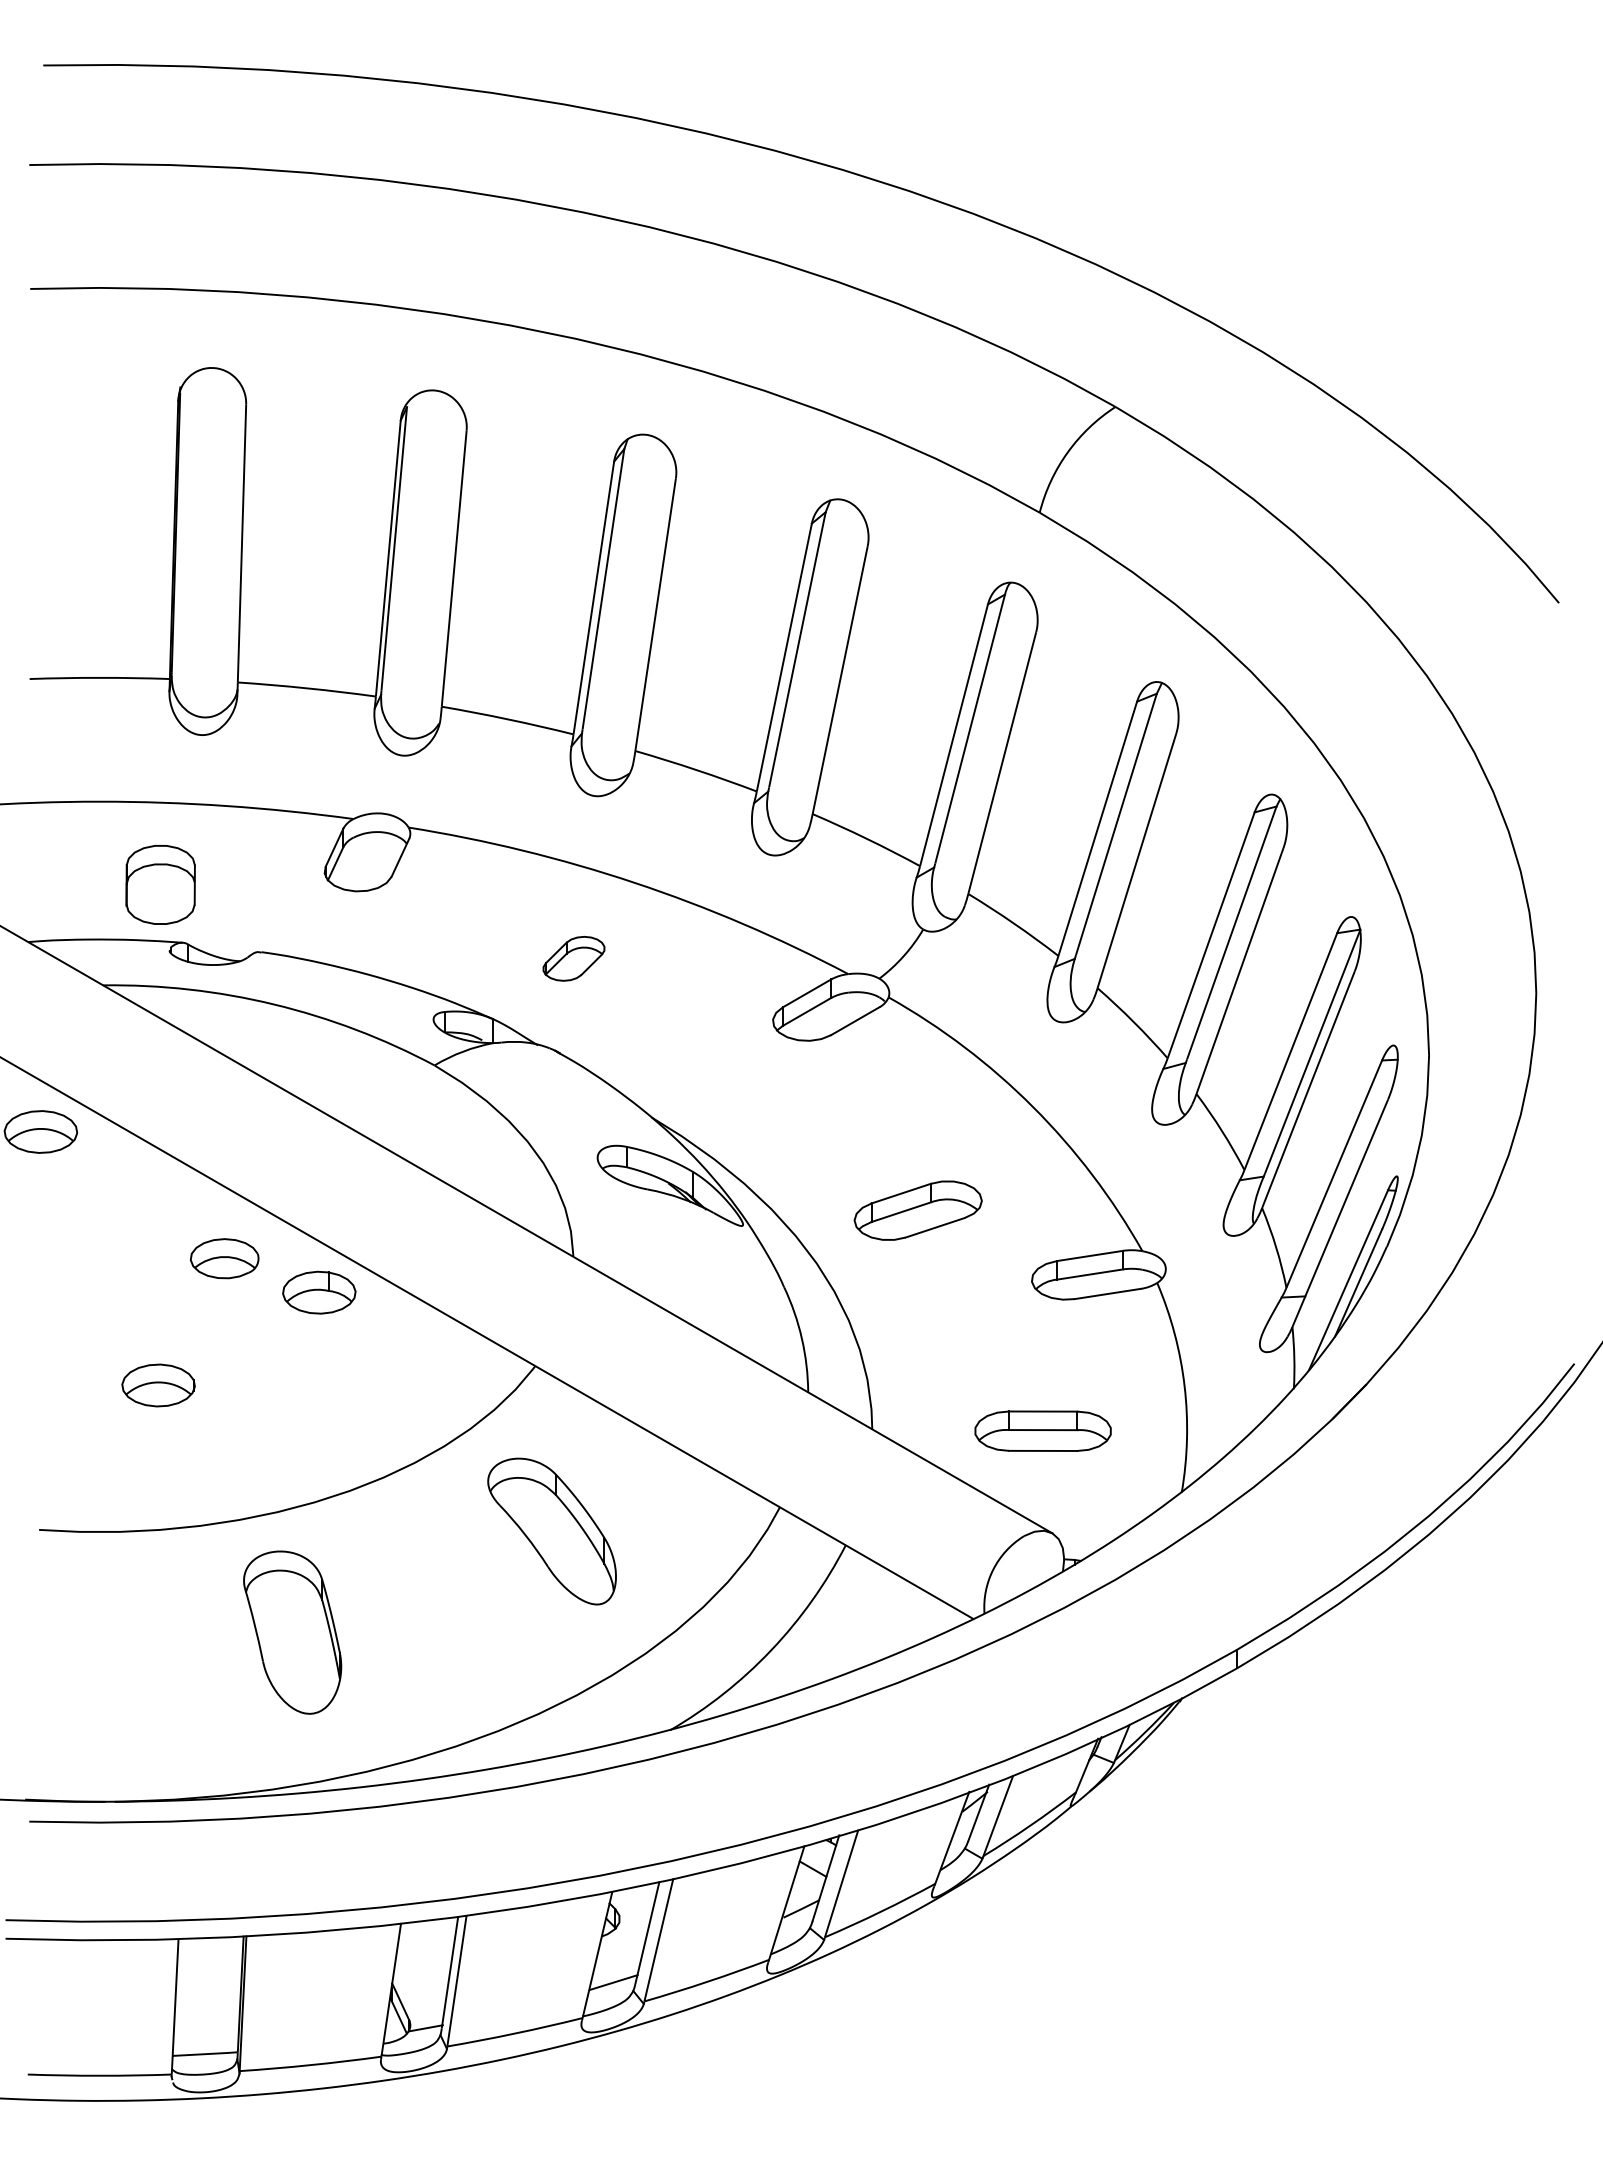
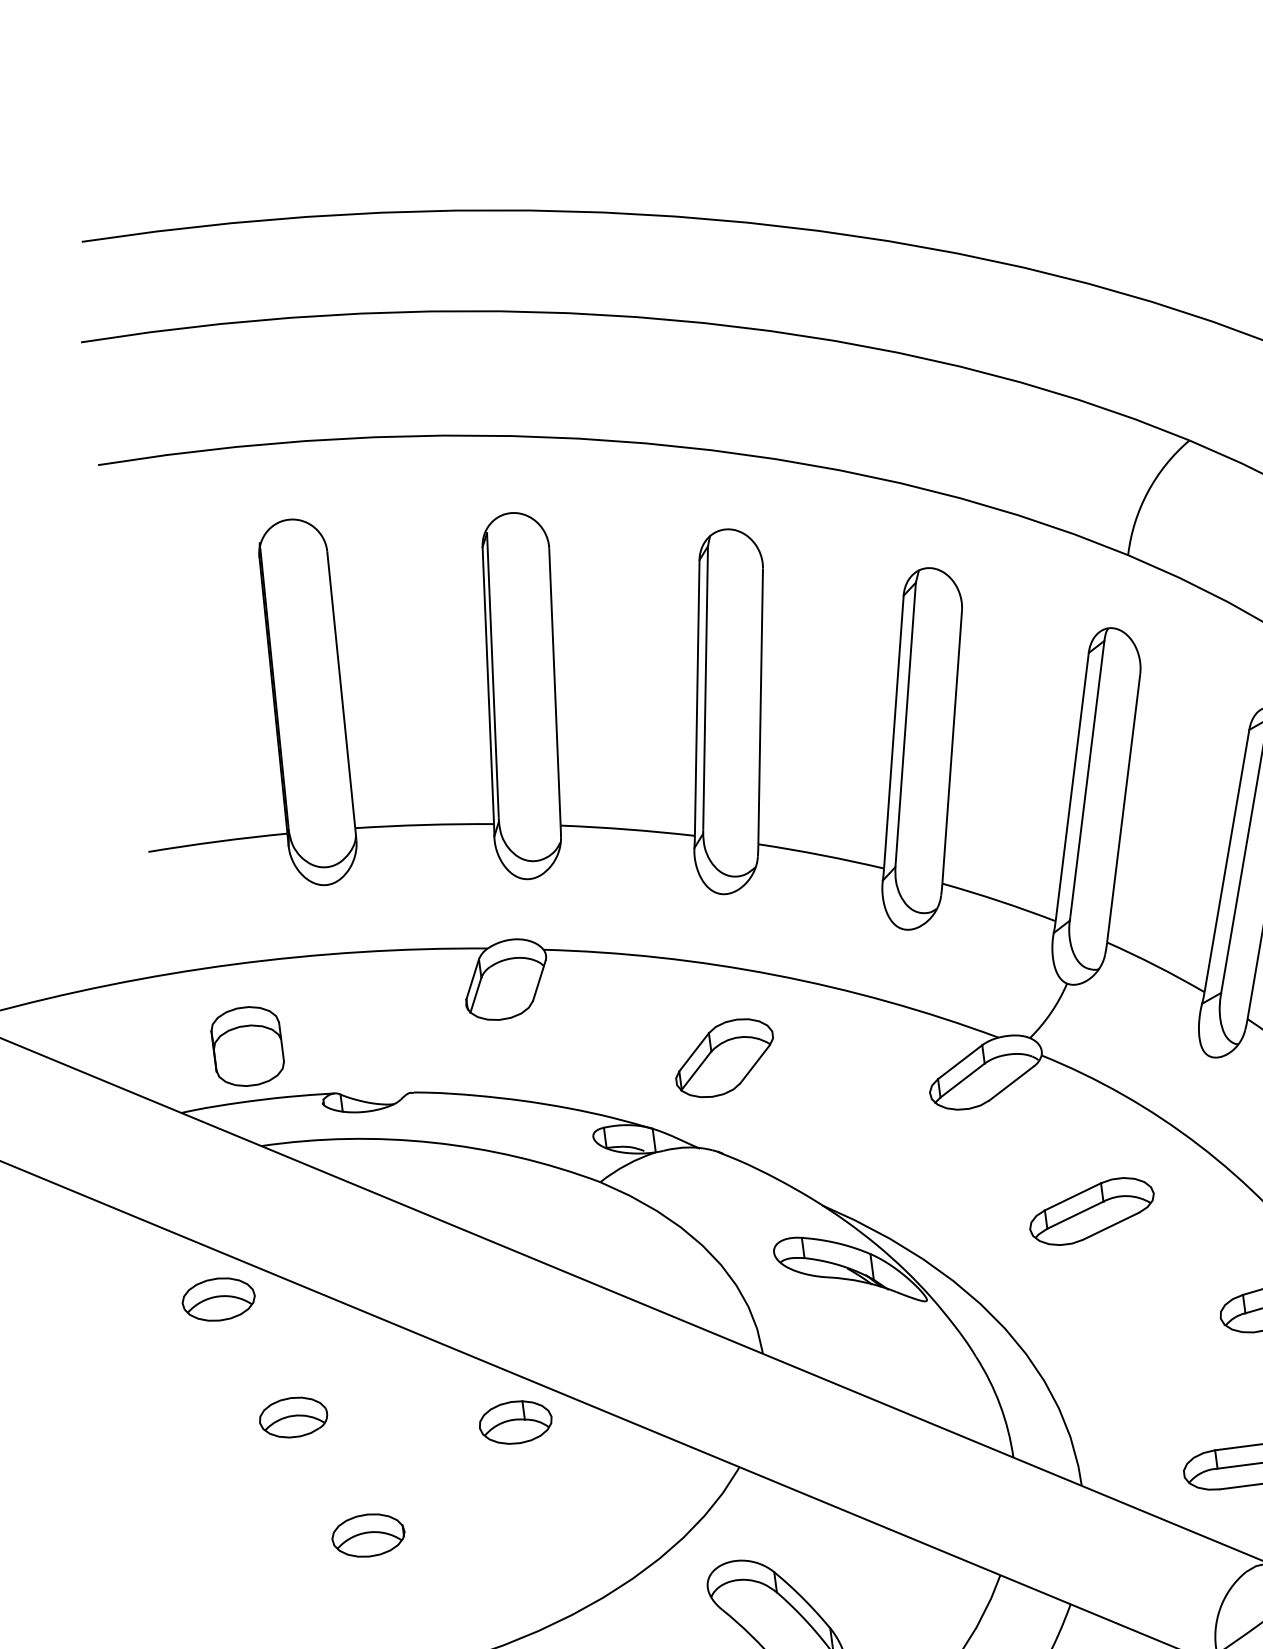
part: (160, 884) -> (247, 1046), moved
part: (573, 958) -> (724, 1058), size x1.67
part: (917, 1210) -> (1091, 1211), moved
part: (224, 1258) -> (293, 1417), moved

